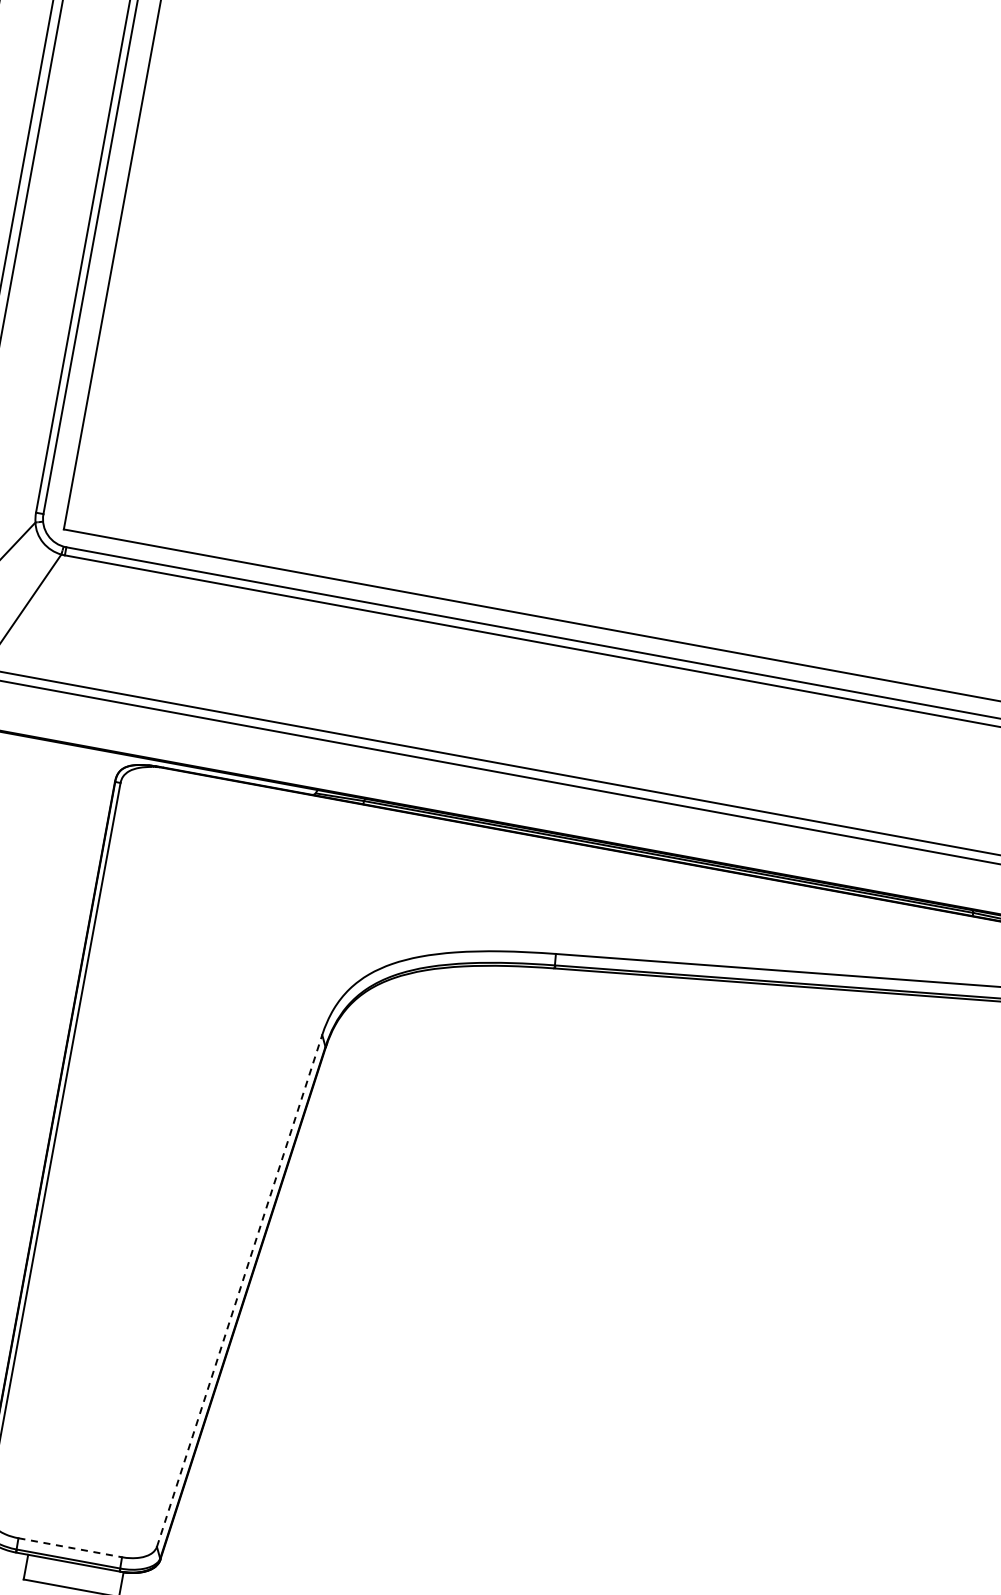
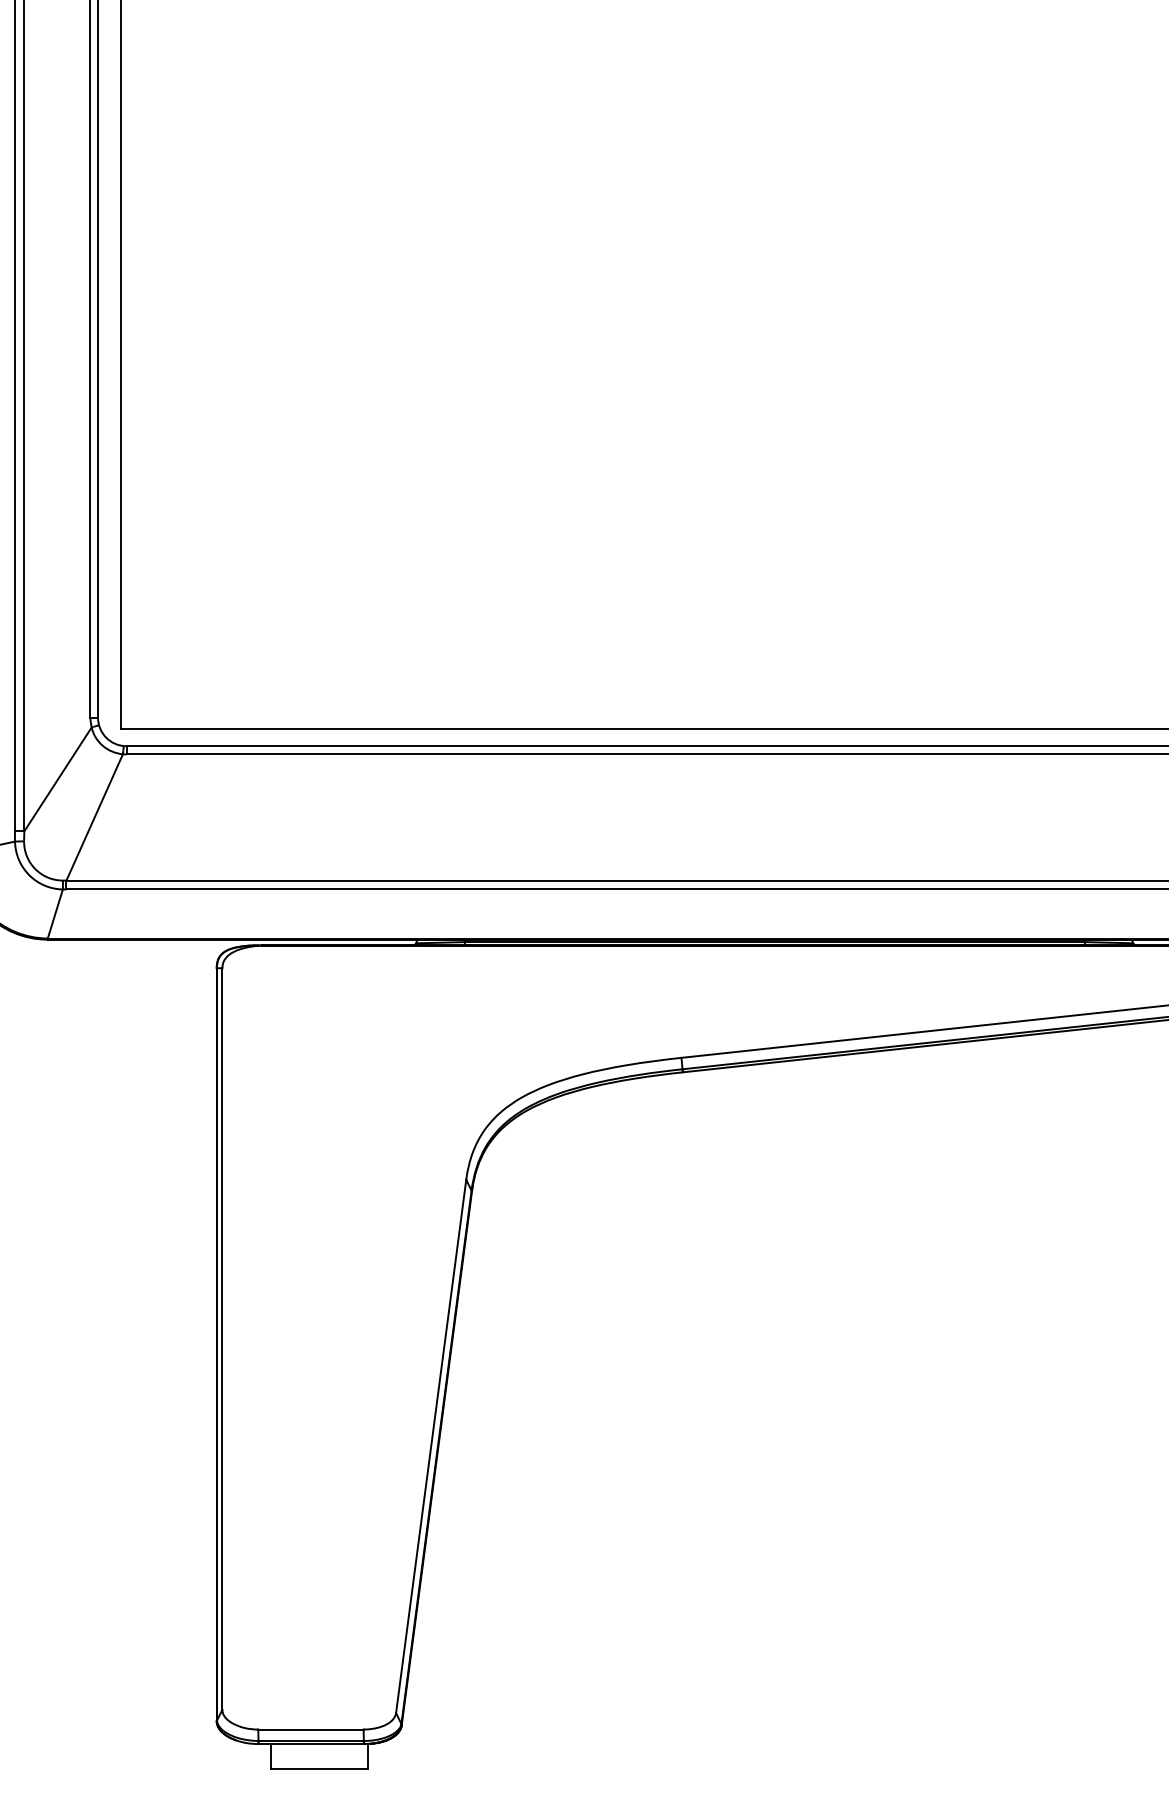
line: (239, 1291) -> (431, 1446), dashed -> solid
line: (69, 1547) -> (310, 1729), dashed -> solid

